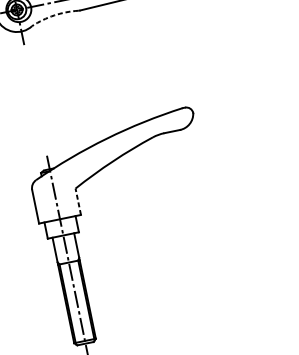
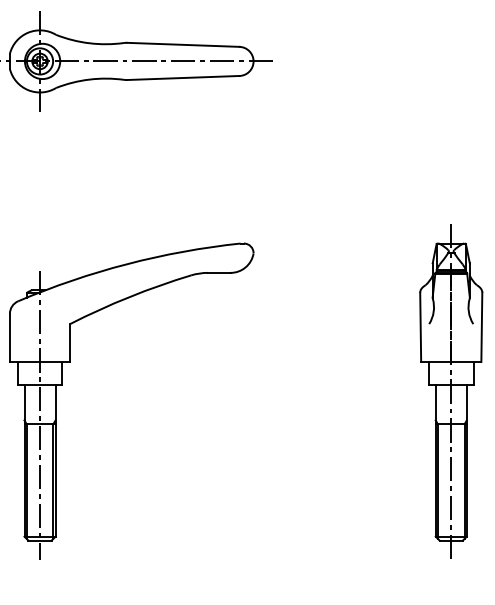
arc: (54, 15) -> (89, 79), dashed -> solid
line: (78, 202) -> (70, 343), dashed -> solid

